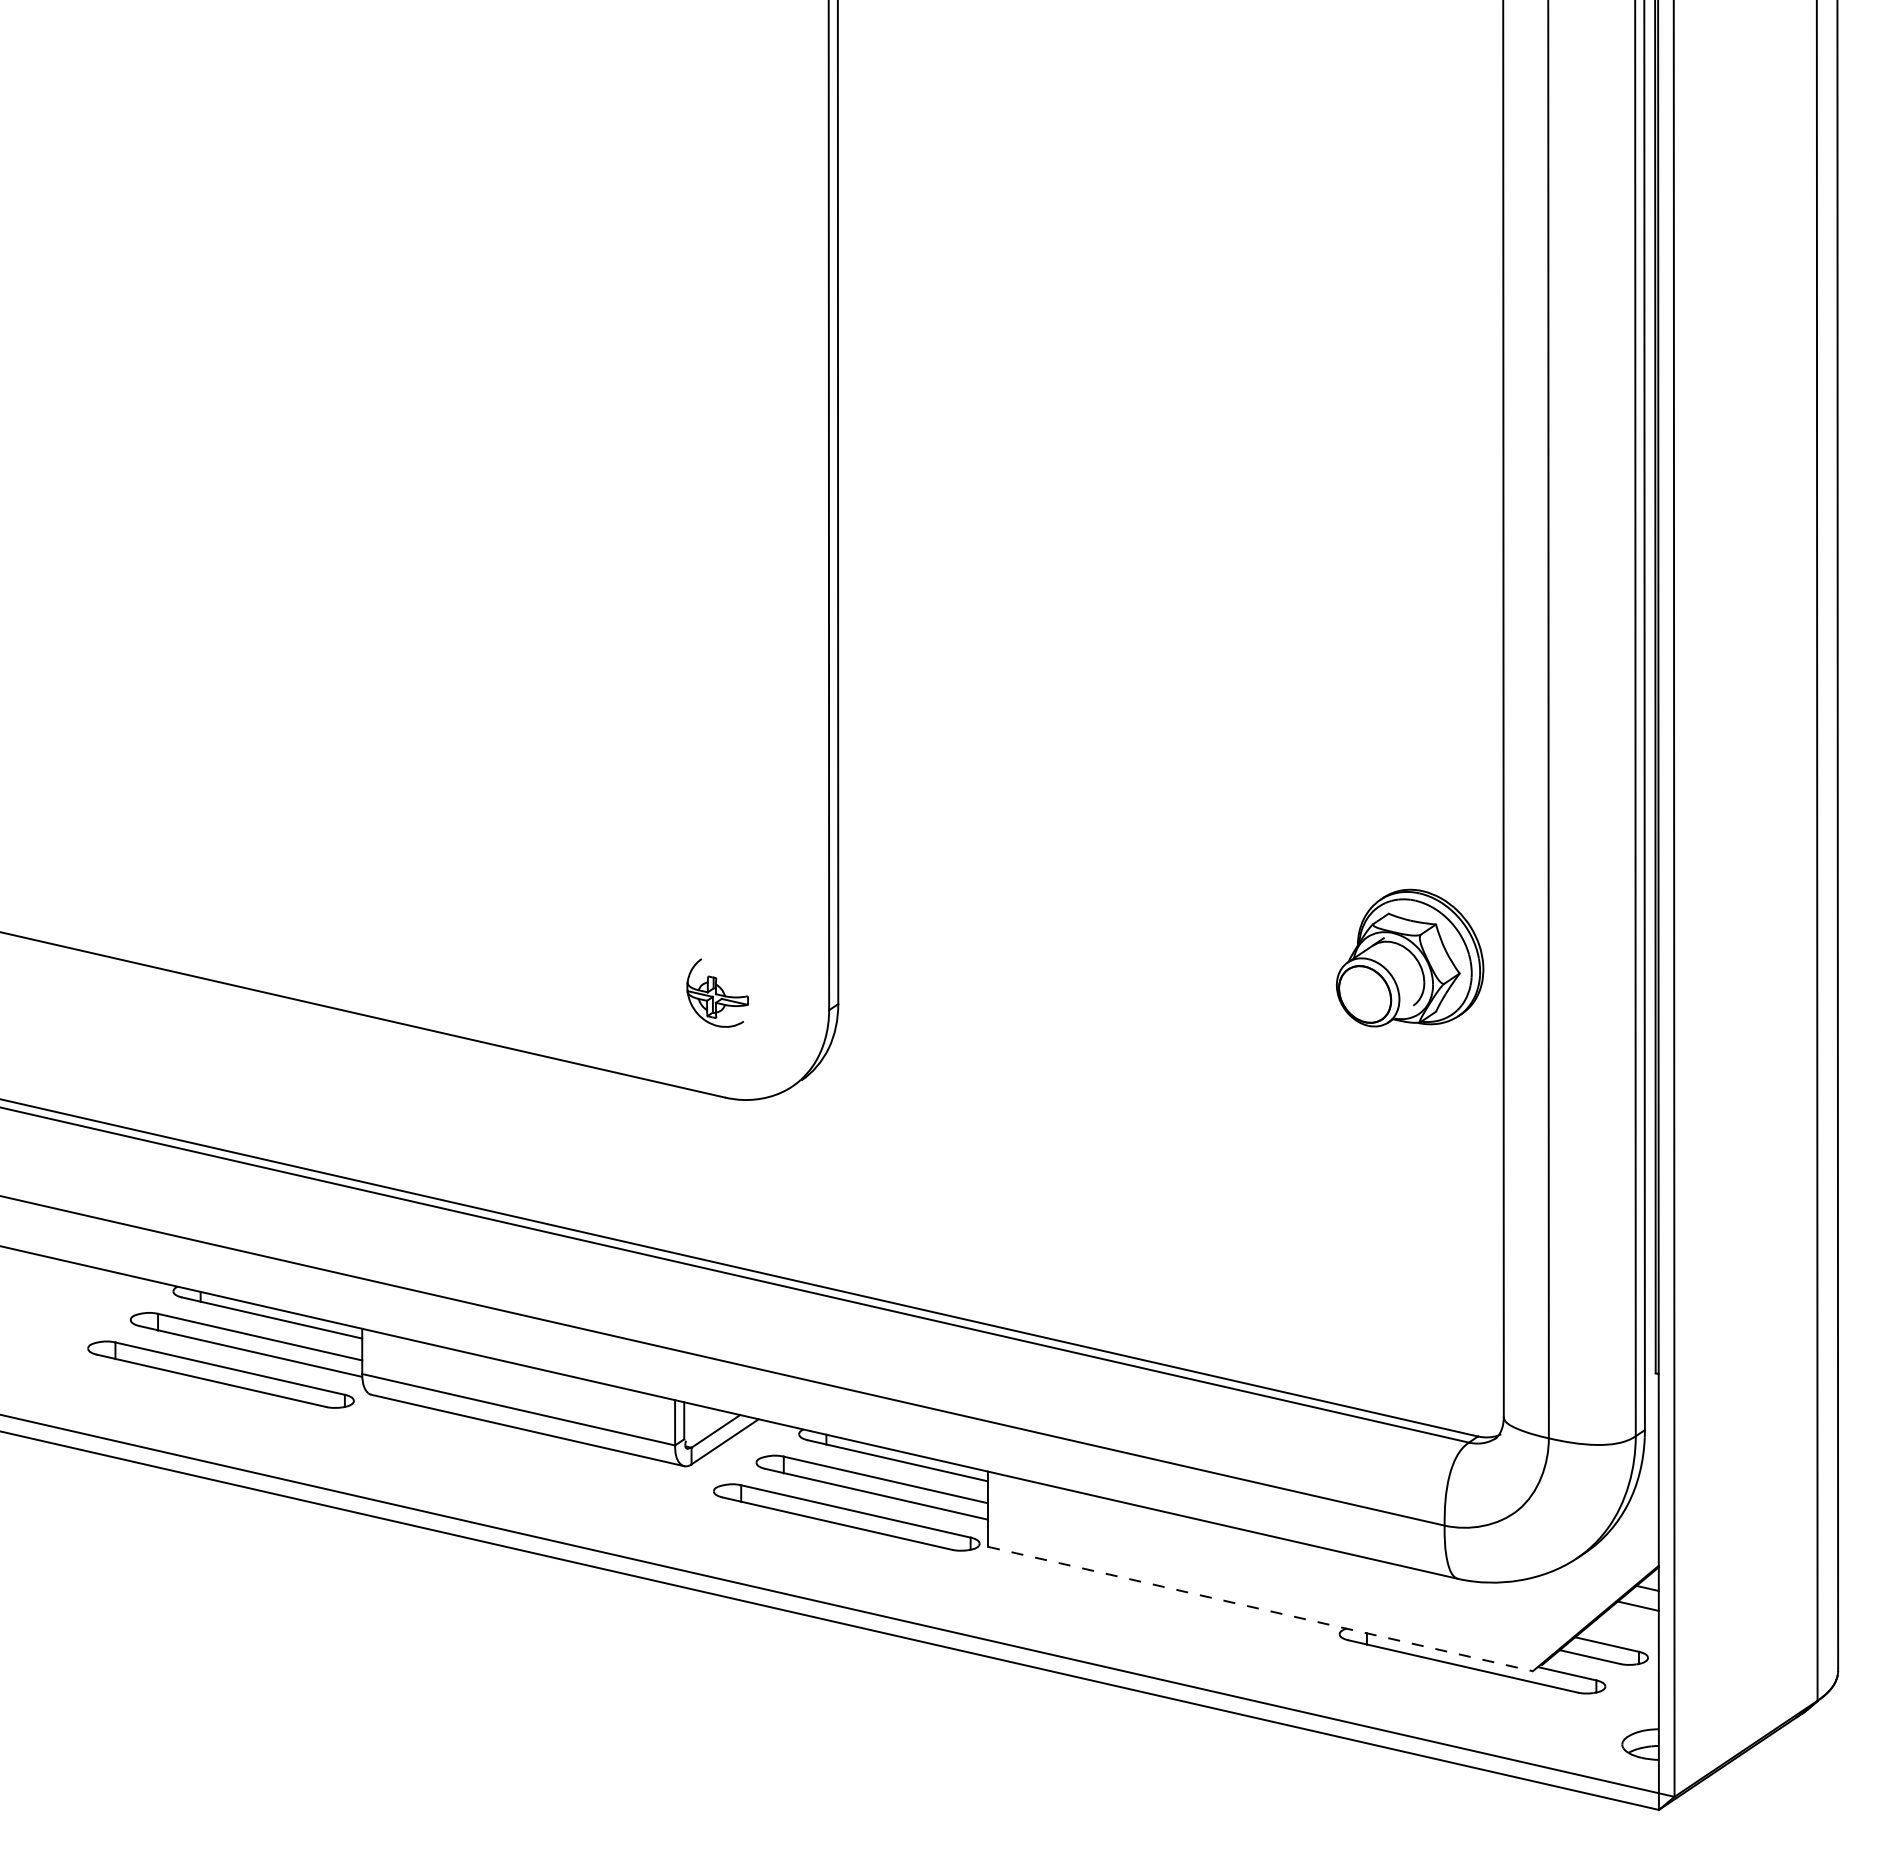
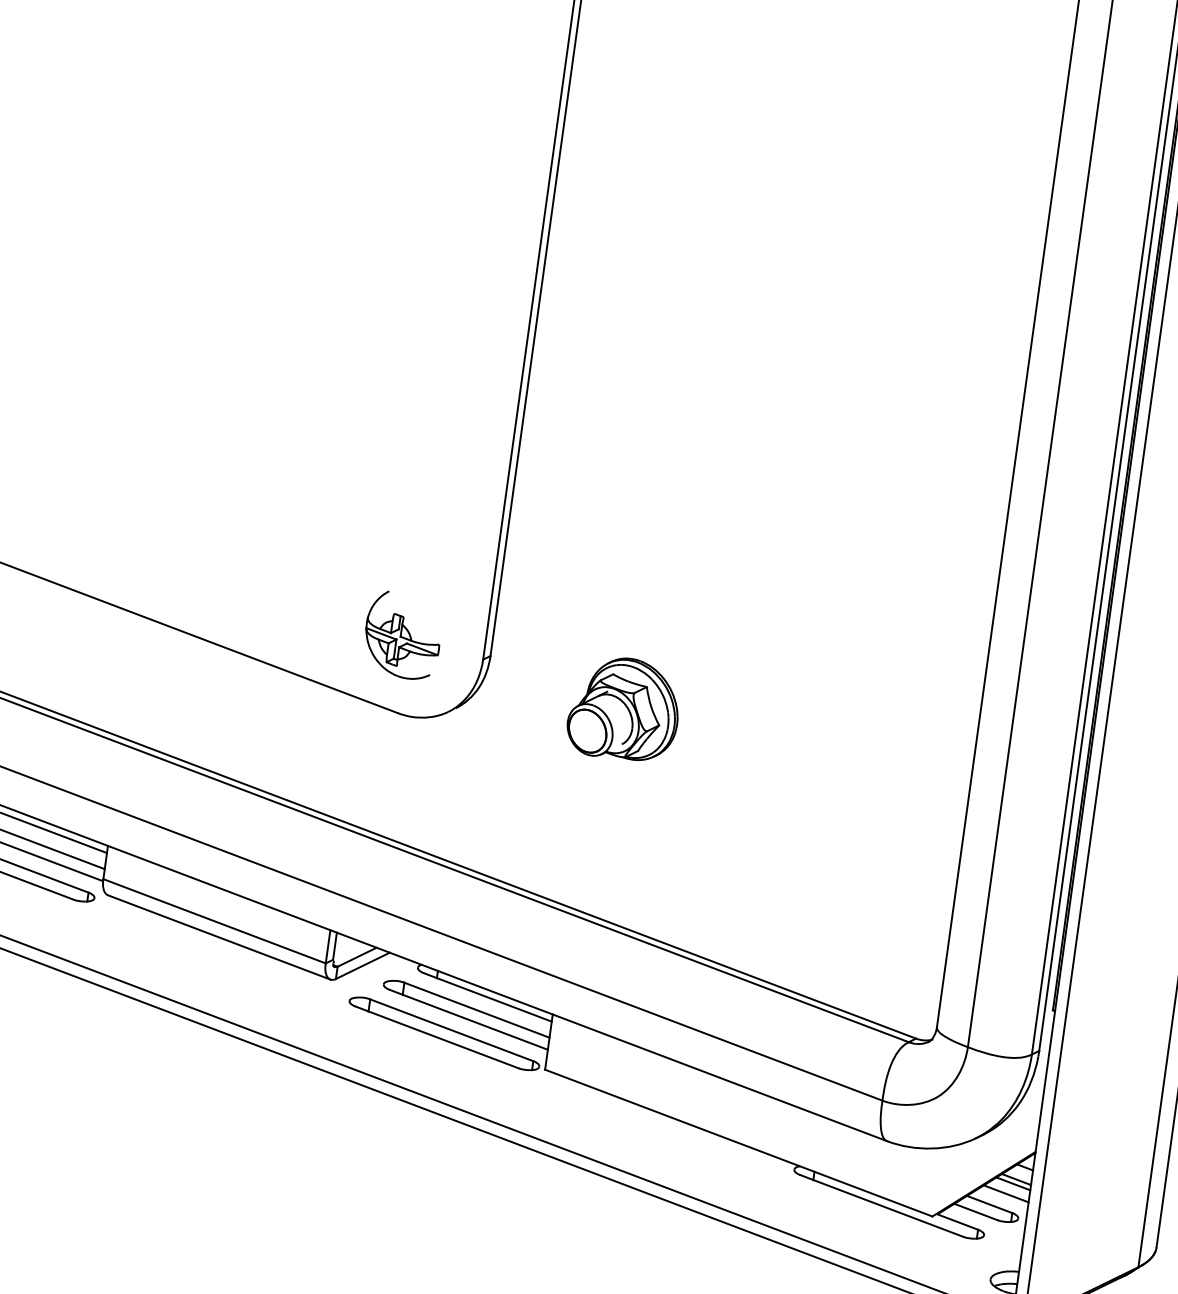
part: (1410, 957) -> (624, 708), moved
part: (717, 992) -> (403, 635), size x1.67
line: (1260, 1609) -> (738, 1143), dashed -> solid
line: (1634, 1612) -> (1013, 1183), added
line: (1626, 1627) -> (1005, 1193), added

